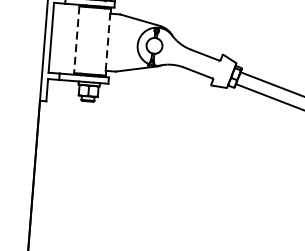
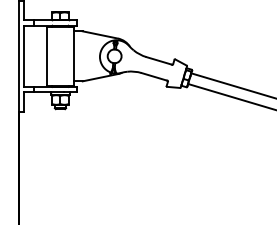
line: (76, 39) -> (46, 56), dashed -> solid
line: (107, 41) -> (73, 55), dashed -> solid

